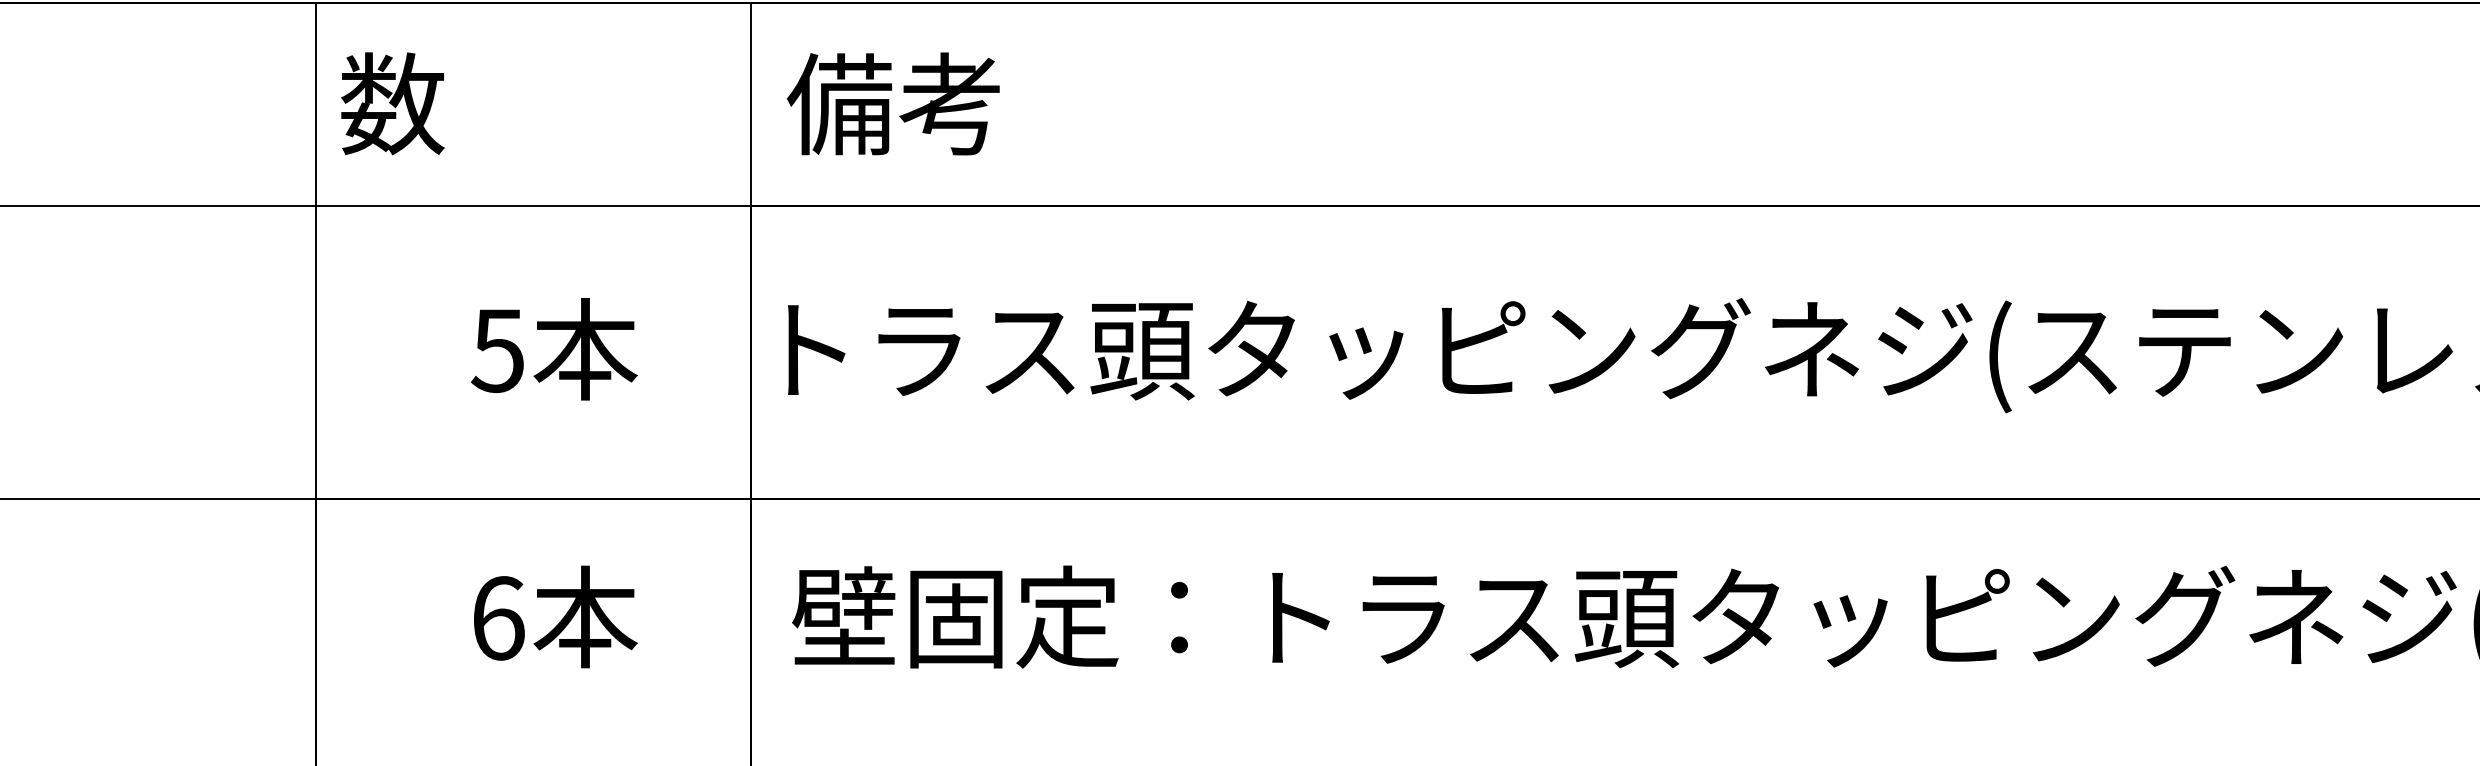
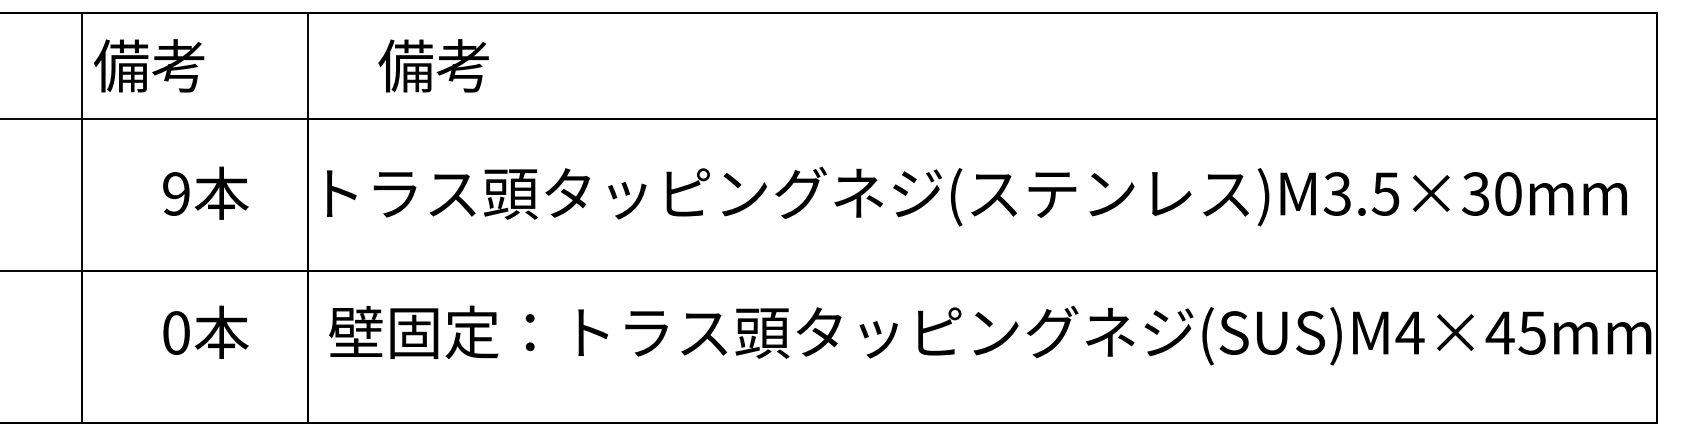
text: (444, 103) -> (148, 65), 数 -> 備考
text: (893, 103) -> (433, 65), moved
text: (496, 349) -> (175, 193), 5 -> 9
text: (498, 617) -> (176, 332), 6 -> 0

